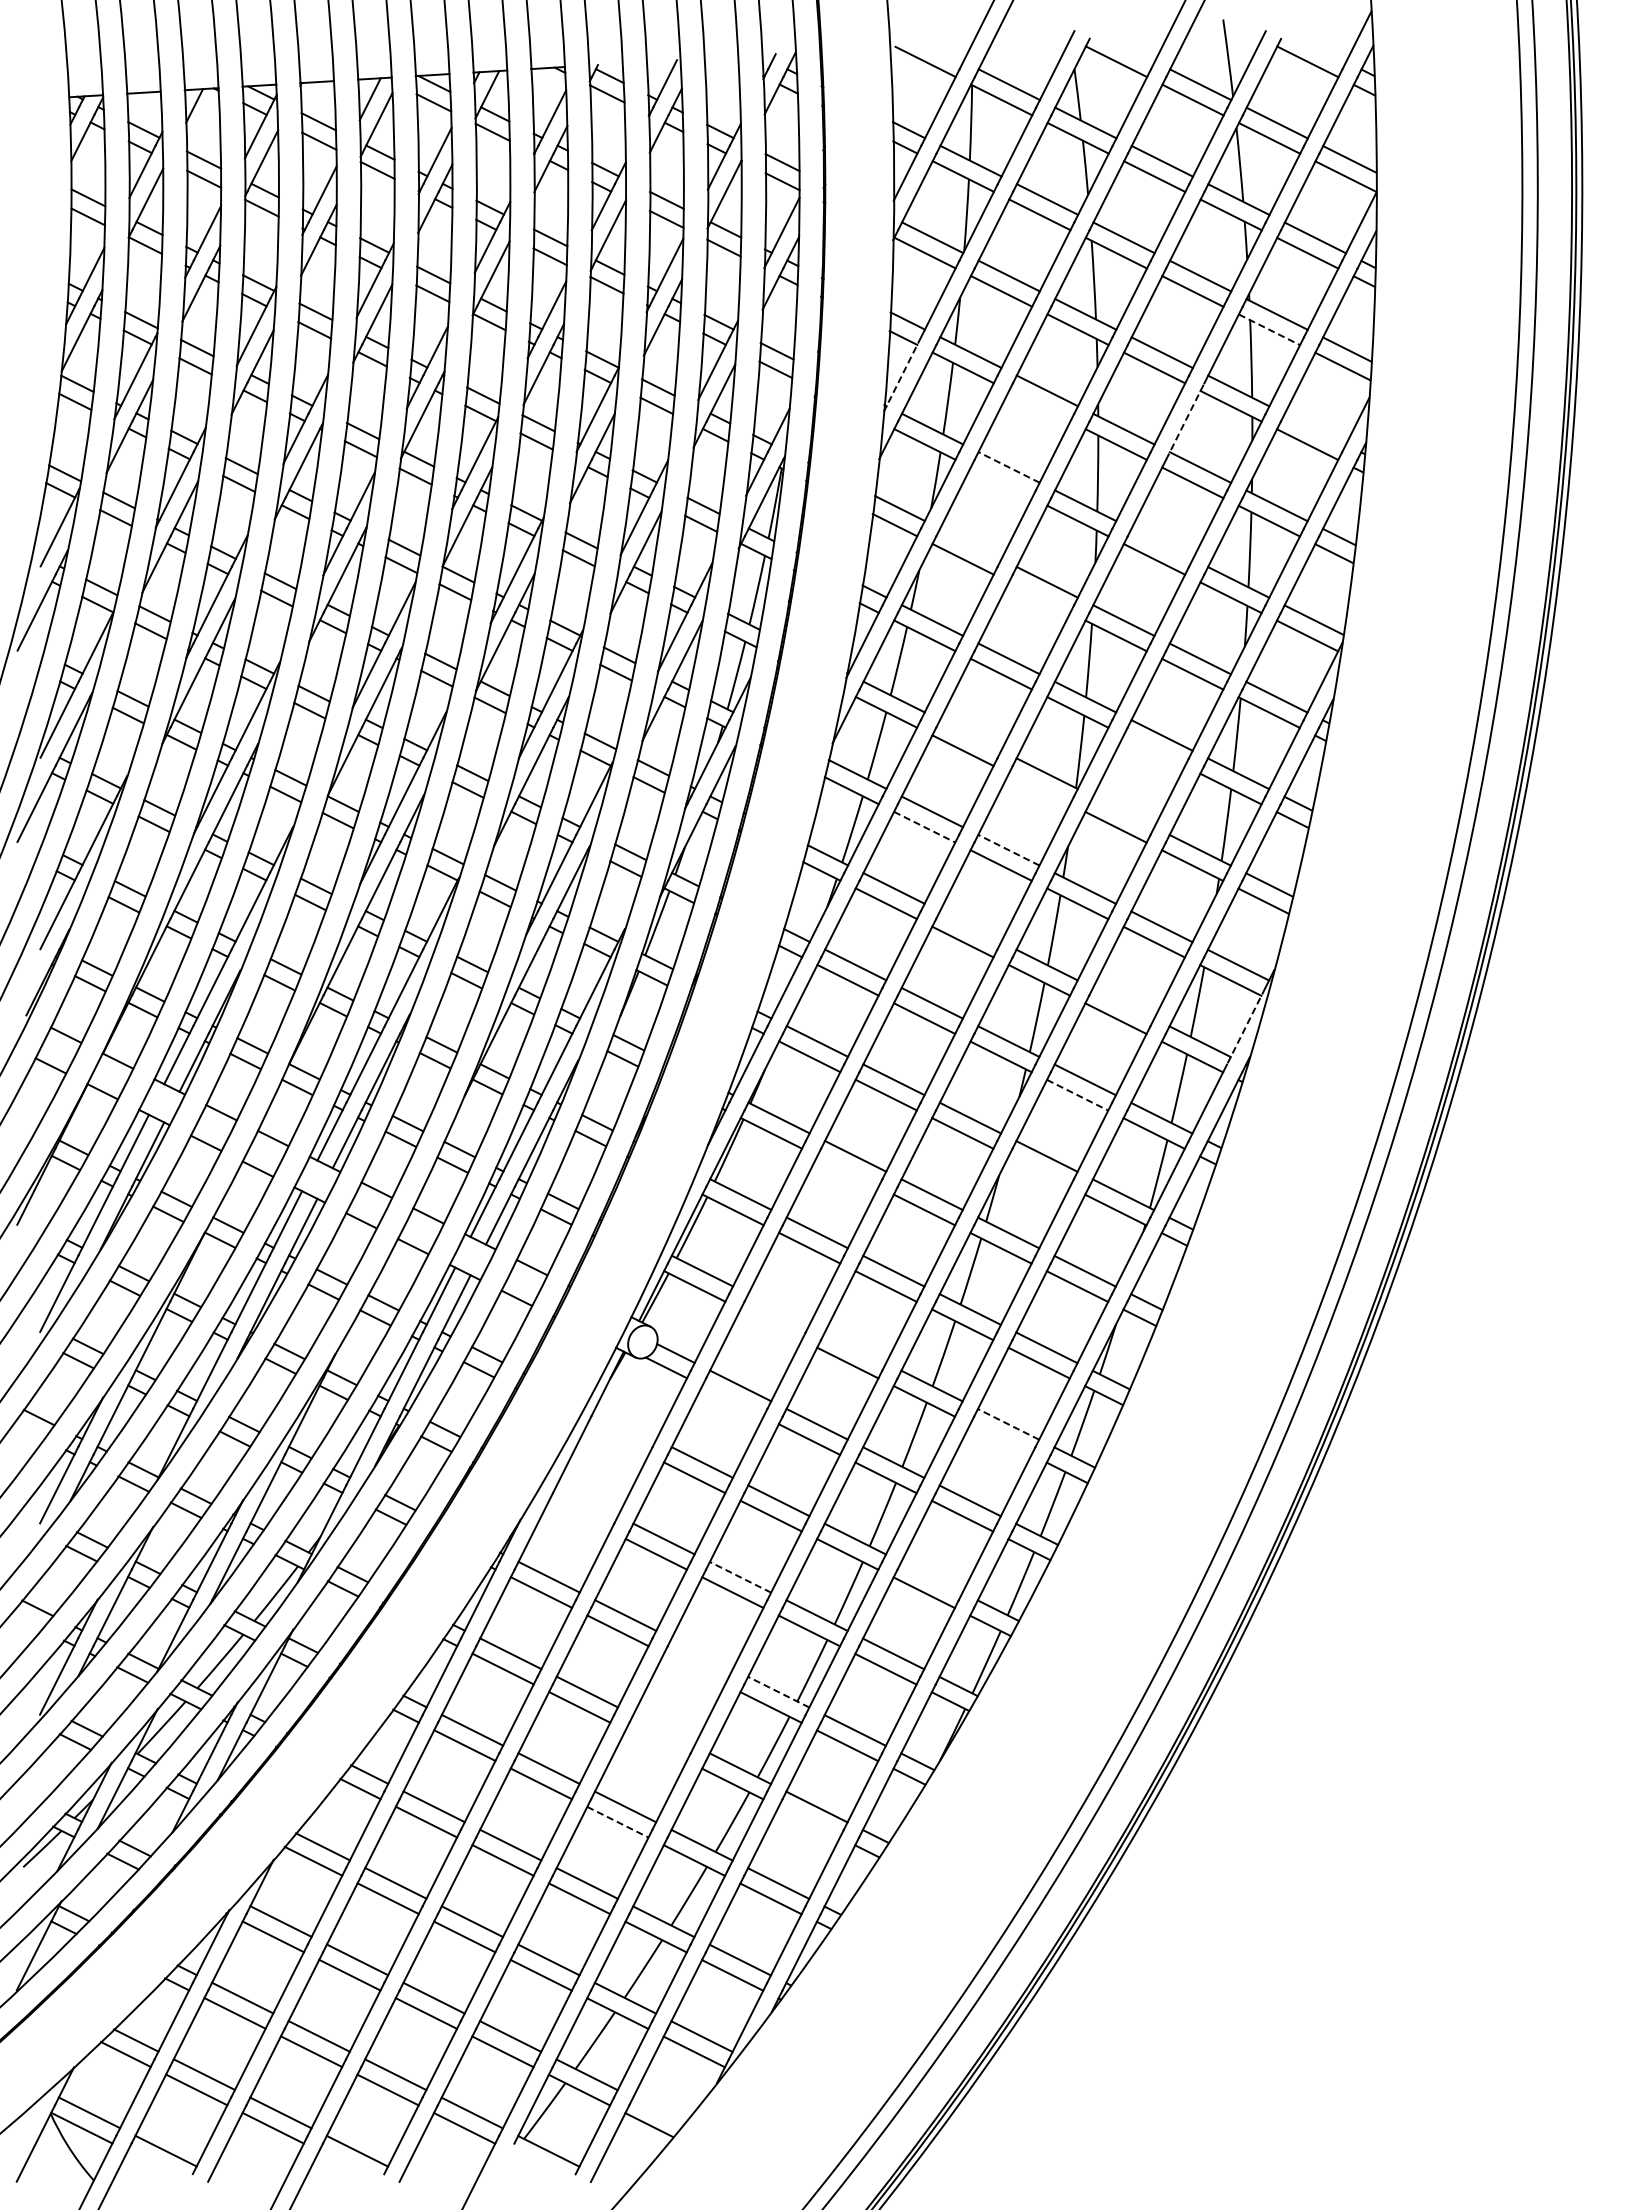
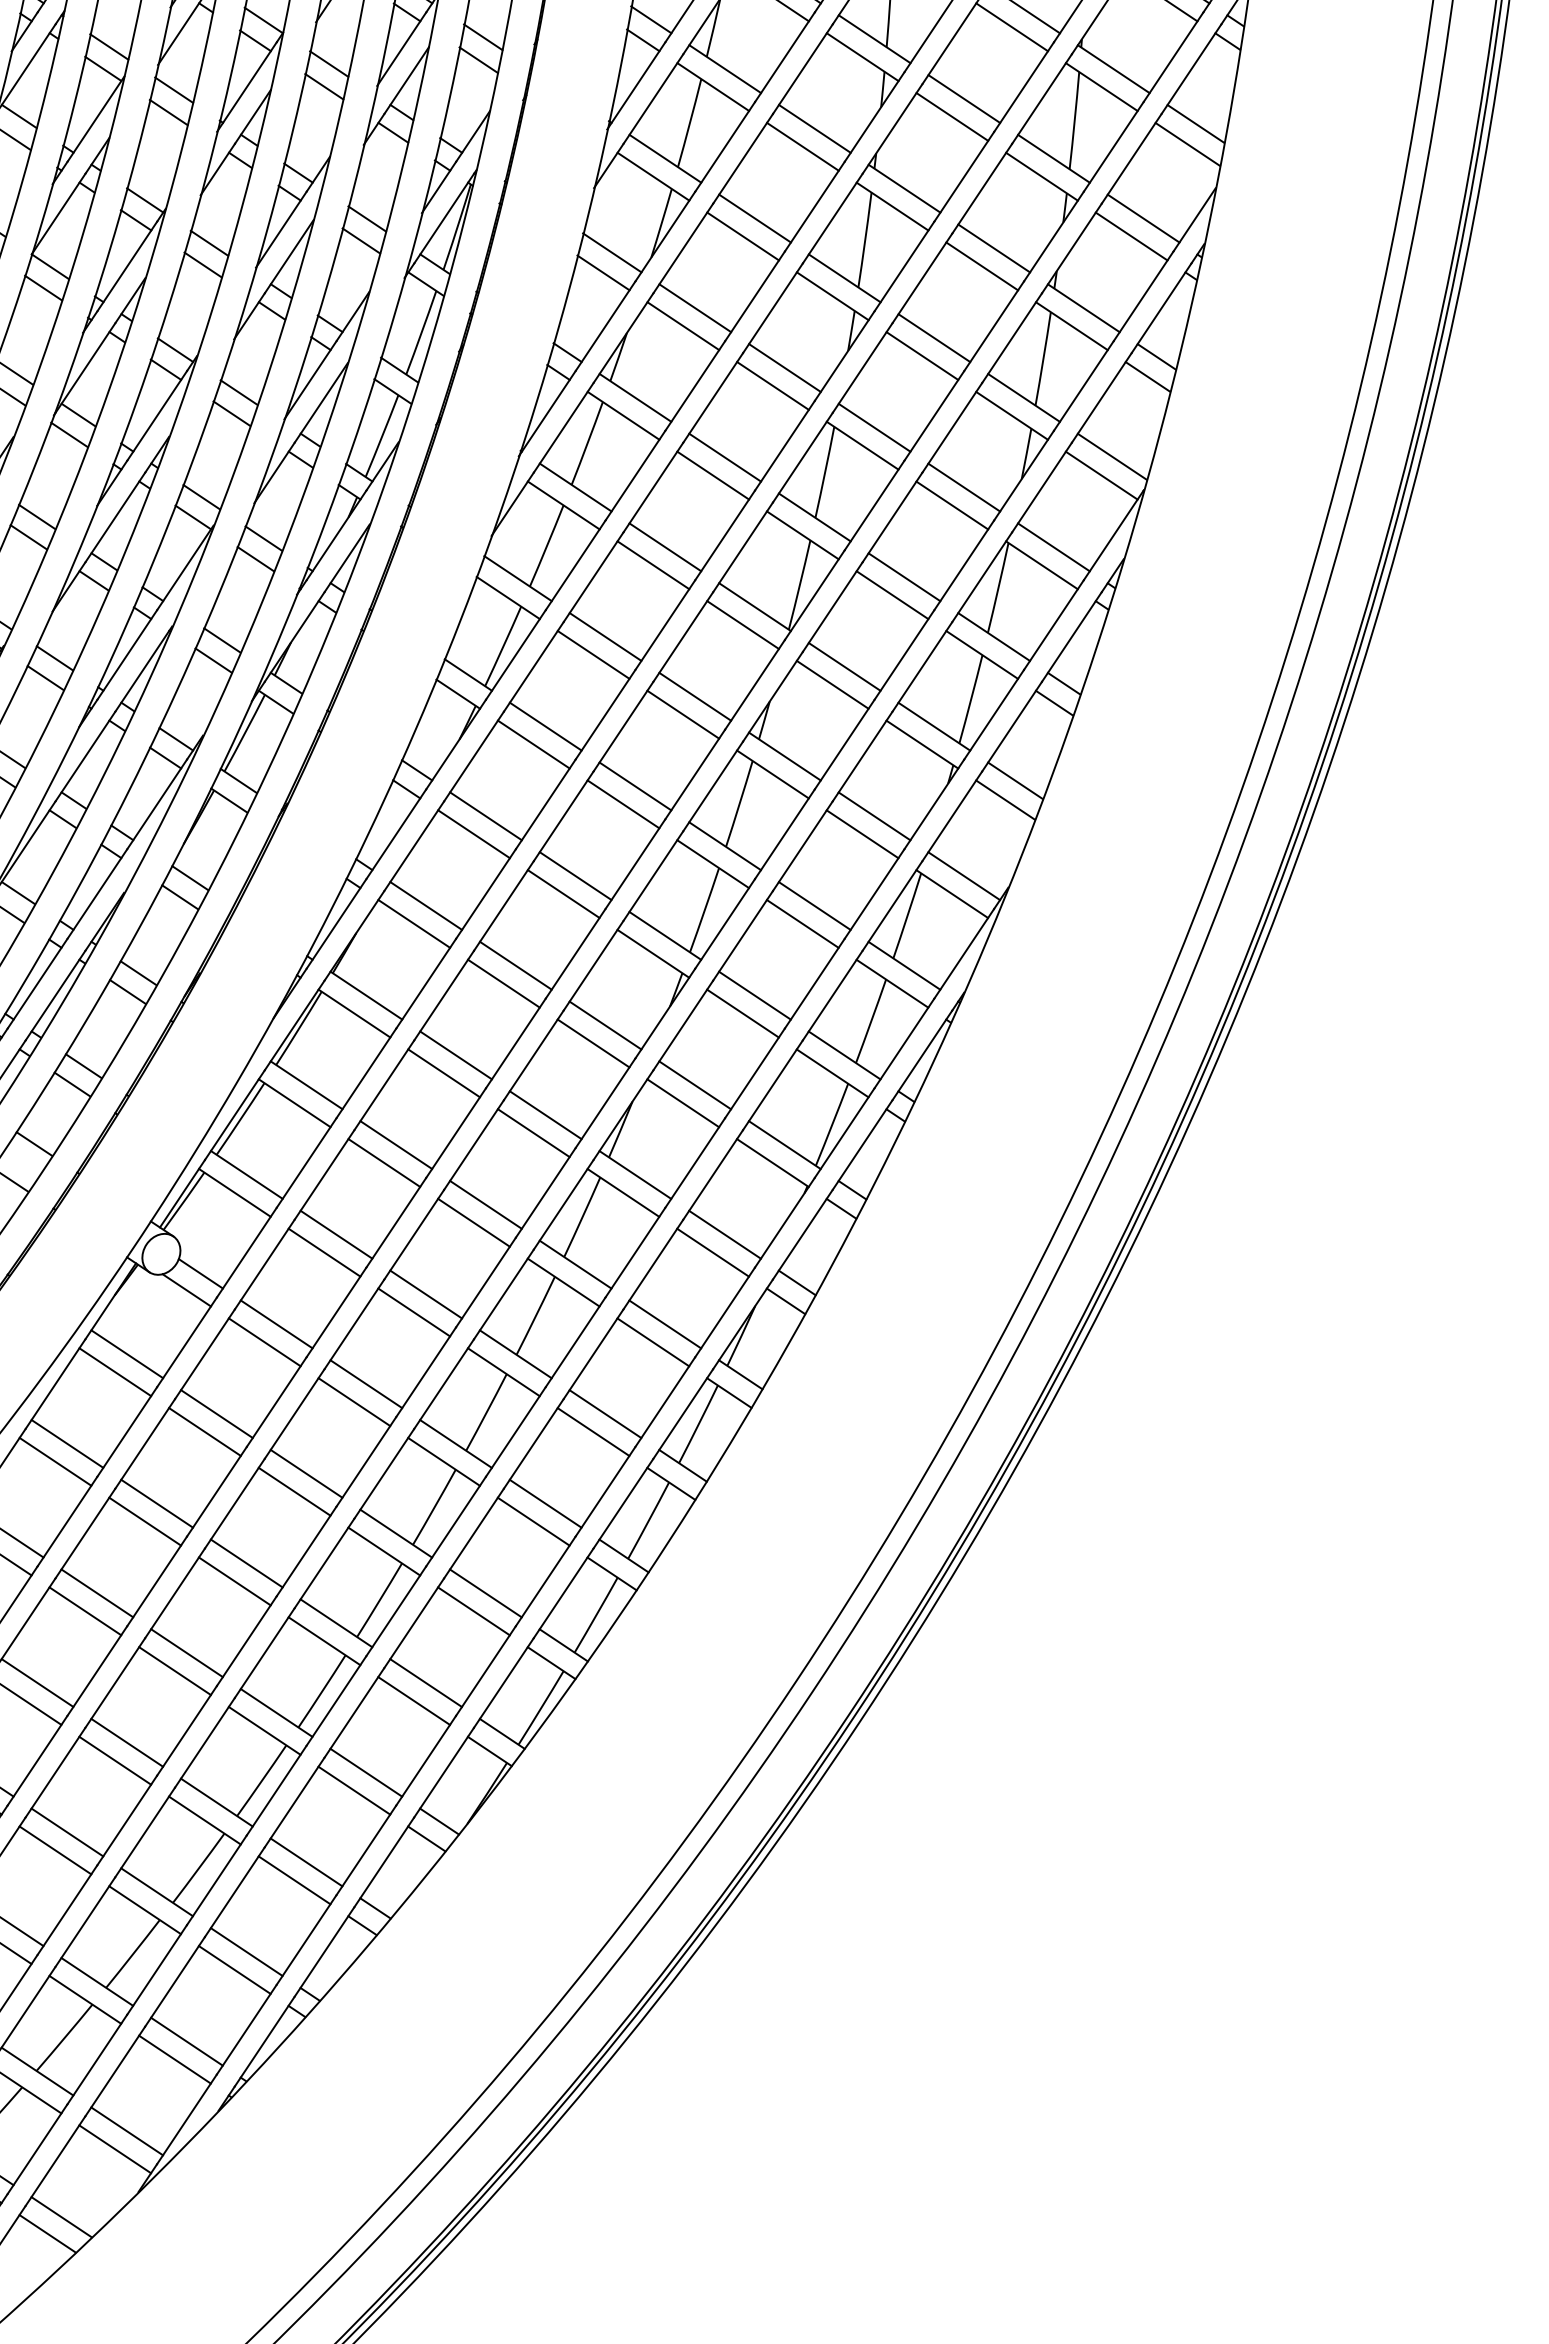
line: (1269, 330) -> (1101, 87), dashed -> solid
line: (902, 374) -> (636, 85), dashed -> solid
line: (1039, 405) -> (802, 145), added
line: (1185, 421) -> (982, 188), dashed -> solid
line: (1314, 429) -> (1142, 218), added
line: (1008, 467) -> (754, 218), dashed -> solid
line: (1001, 482) -> (743, 236), added
line: (970, 543) -> (695, 307), added
line: (1161, 543) -> (933, 337), added
line: (1039, 597) -> (772, 385), added
line: (970, 735) -> (665, 547), added
line: (1154, 750) -> (892, 594), added
line: (1039, 788) -> (743, 624), added
line: (1123, 811) -> (844, 666), added
line: (925, 827) -> (594, 655), dashed -> solid
line: (1008, 850) -> (694, 697), dashed -> solid
line: (970, 926) -> (635, 786), added
line: (1123, 1003) -> (814, 906), added
line: (1246, 1026) -> (964, 954), dashed -> solid
line: (1078, 1095) -> (744, 1014), dashed -> solid
line: (847, 1171) -> (443, 1073), added
line: (1038, 1171) -> (682, 1102), added
line: (778, 1309) -> (335, 1234), added
line: (770, 1324) -> (323, 1252), added
line: (855, 1347) -> (426, 1294), added
line: (732, 1400) -> (264, 1341), added
line: (625, 1423) -> (126, 1353), added
line: (1008, 1424) -> (605, 1414), dashed -> solid
line: (617, 1439) -> (114, 1372), added
line: (1000, 1439) -> (593, 1431), added
line: (587, 1500) -> (67, 1443), added
line: (579, 1515) -> (55, 1461), added
line: (740, 1577) -> (246, 1563), dashed -> solid
line: (931, 1577) -> (485, 1593), added
line: (701, 1653) -> (186, 1652), added
line: (694, 1668) -> (175, 1670), added
line: (778, 1691) -> (276, 1712), dashed -> solid
line: (663, 1730) -> (126, 1742), added
line: (655, 1745) -> (114, 1760), added
line: (618, 1822) -> (56, 1850), dashed -> solid
line: (808, 1822) -> (293, 1880), added
line: (658, 2110) -> (61, 2216), added

